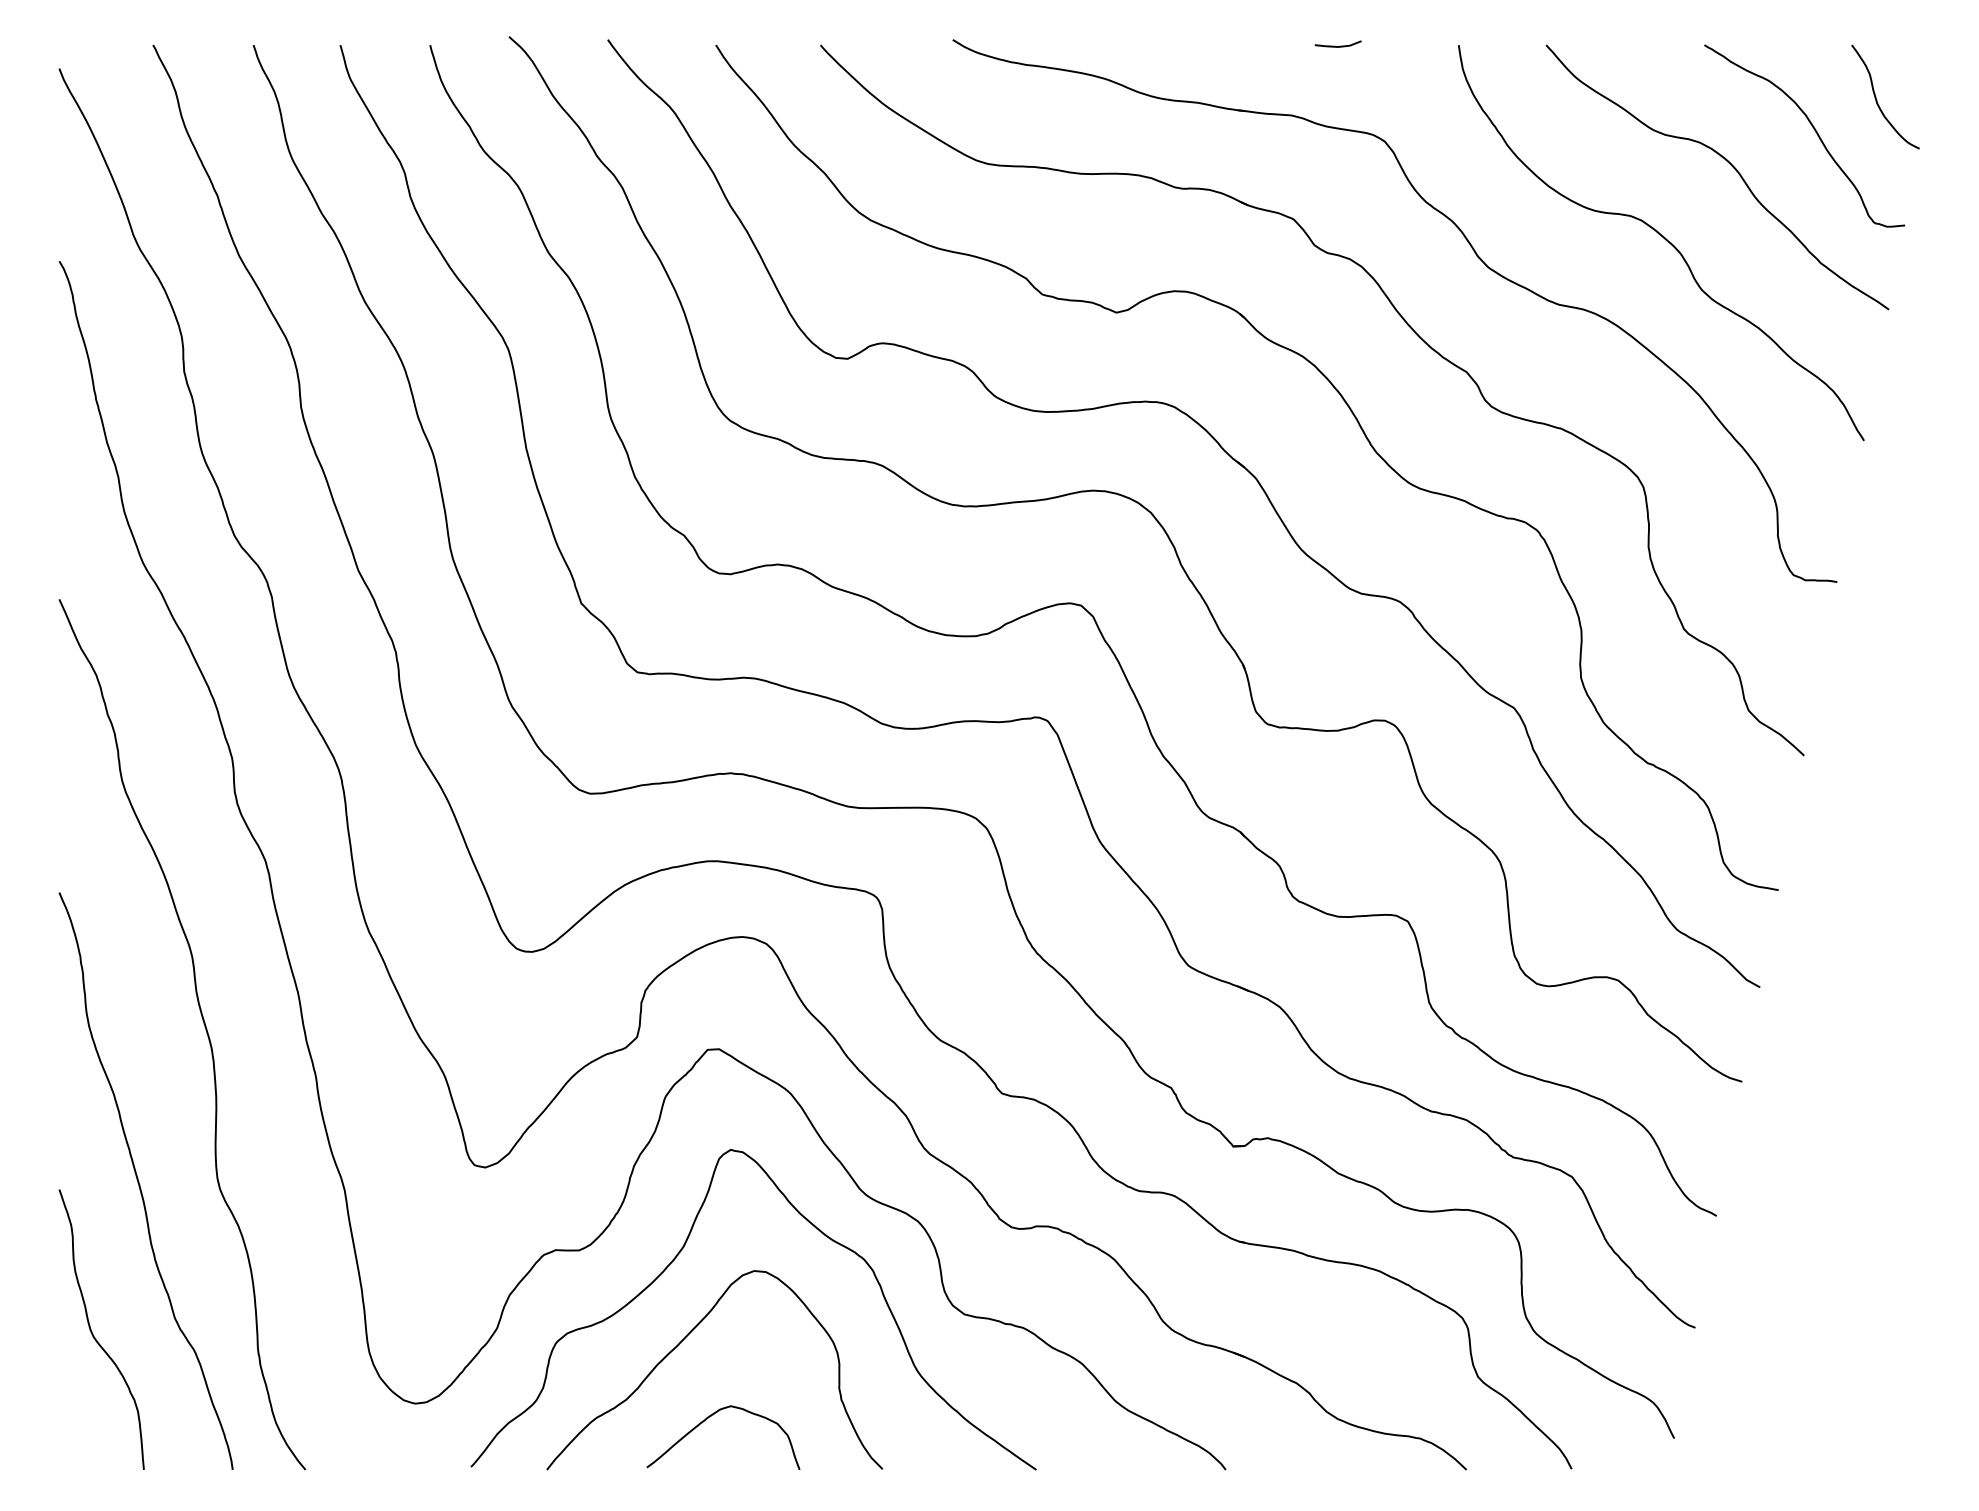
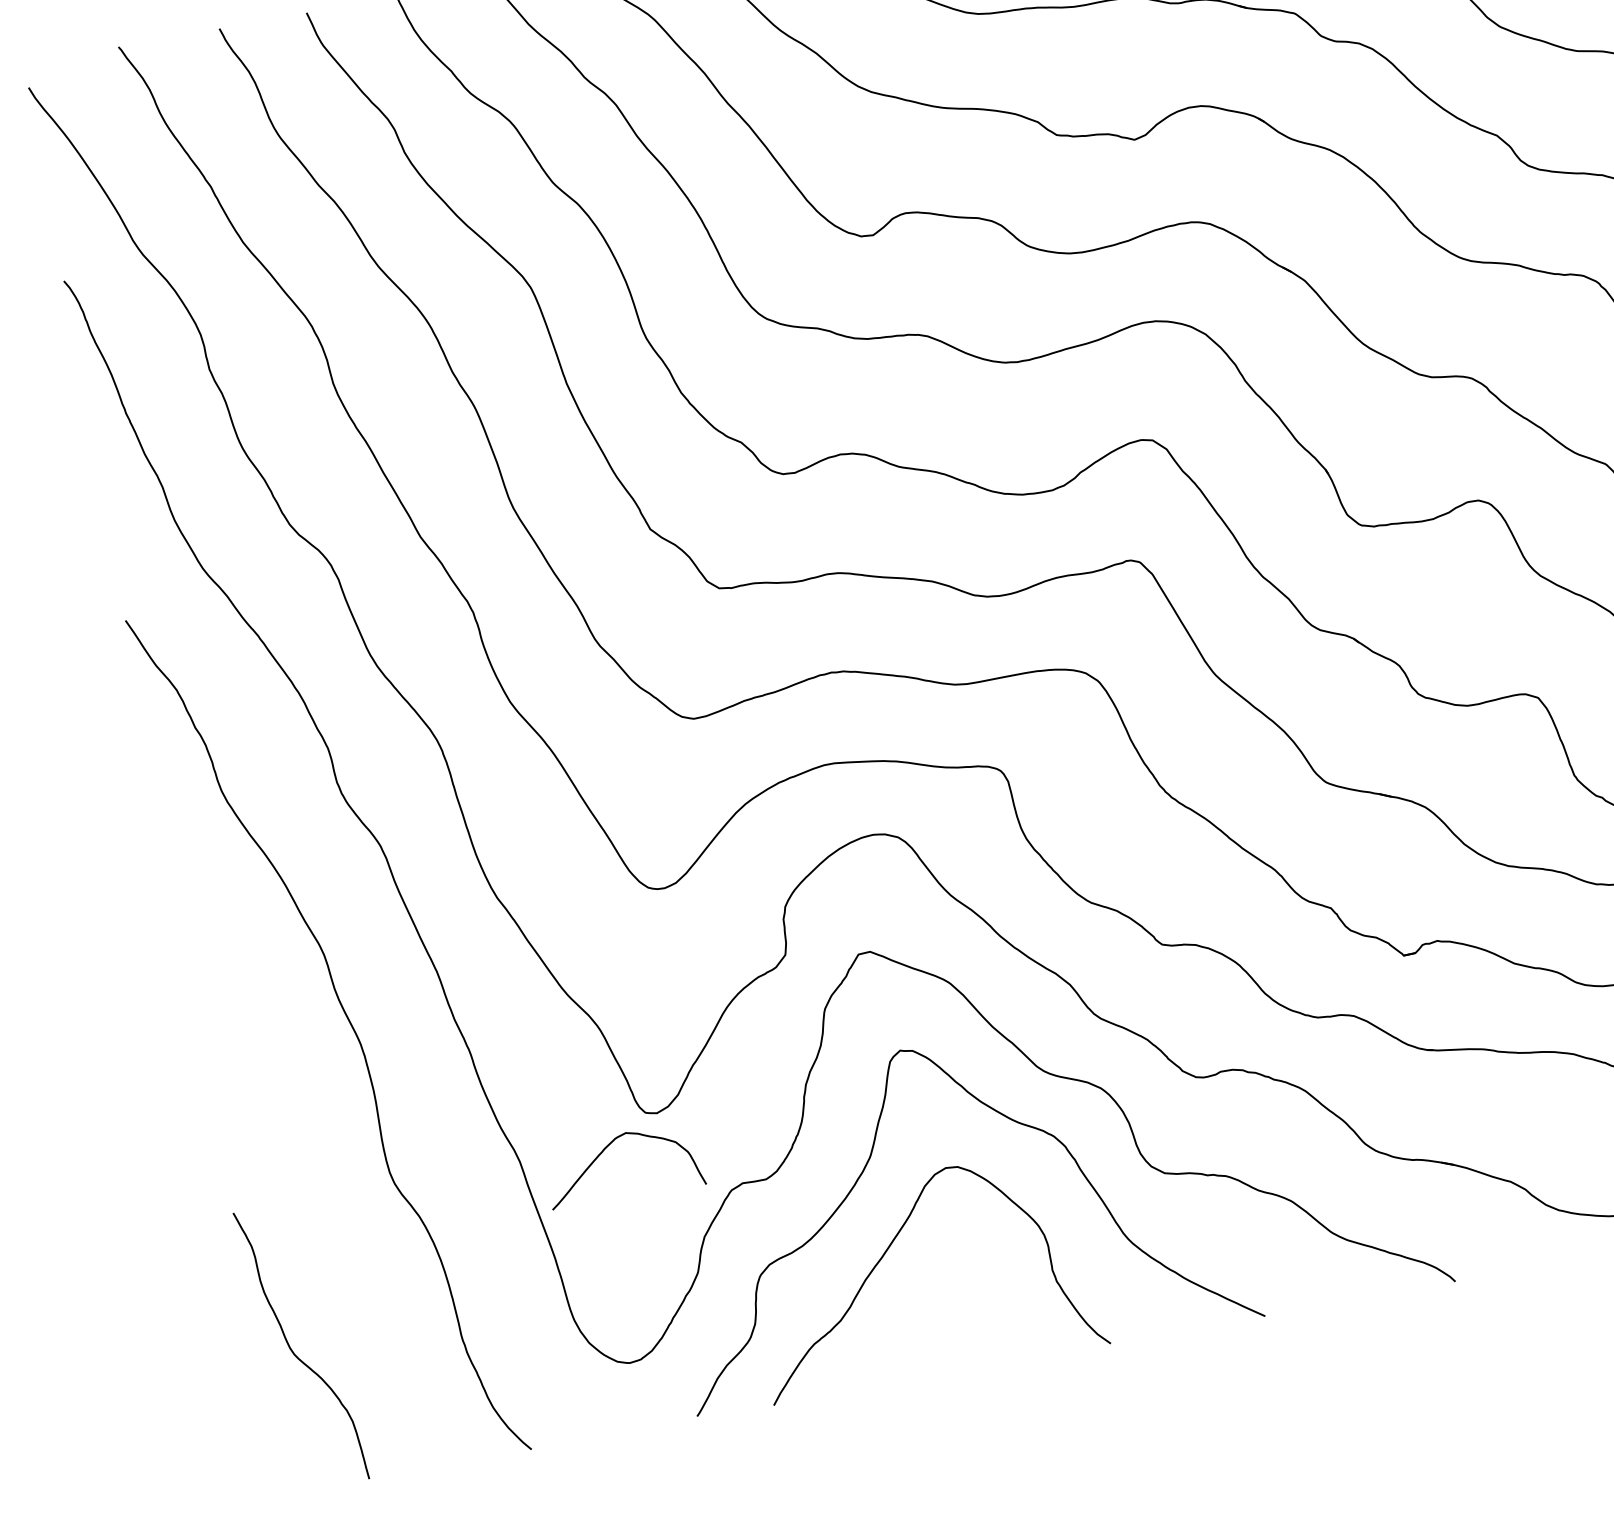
curve: (139, 1181) -> (312, 1190), removed
curve: (710, 1417) -> (607, 1148), moved

